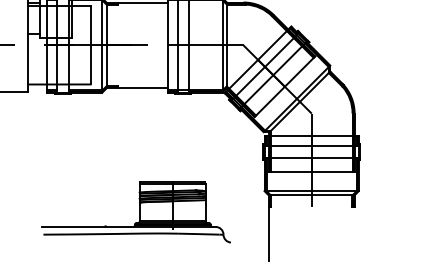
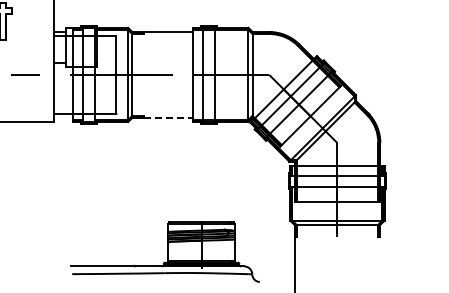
line: (142, 87) -> (168, 117), solid -> dashed
part: (135, 211) -> (164, 251), moved

